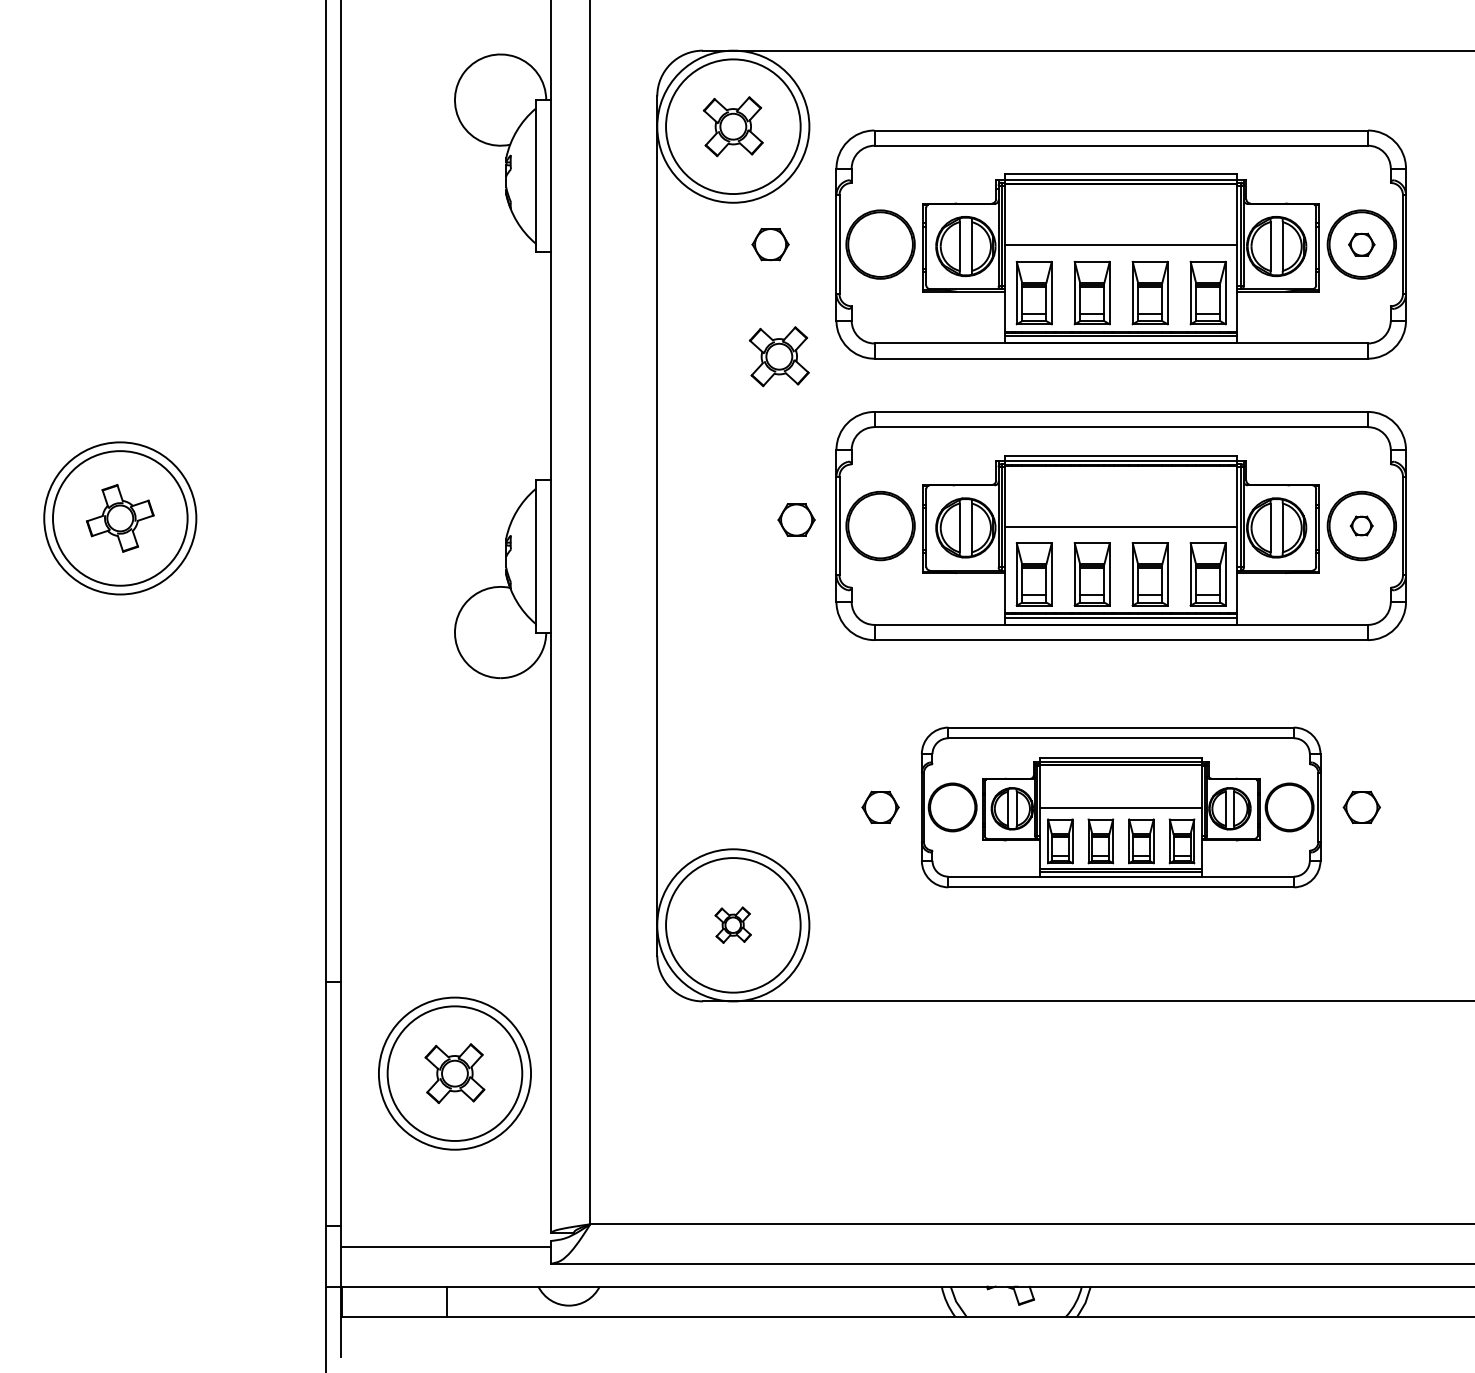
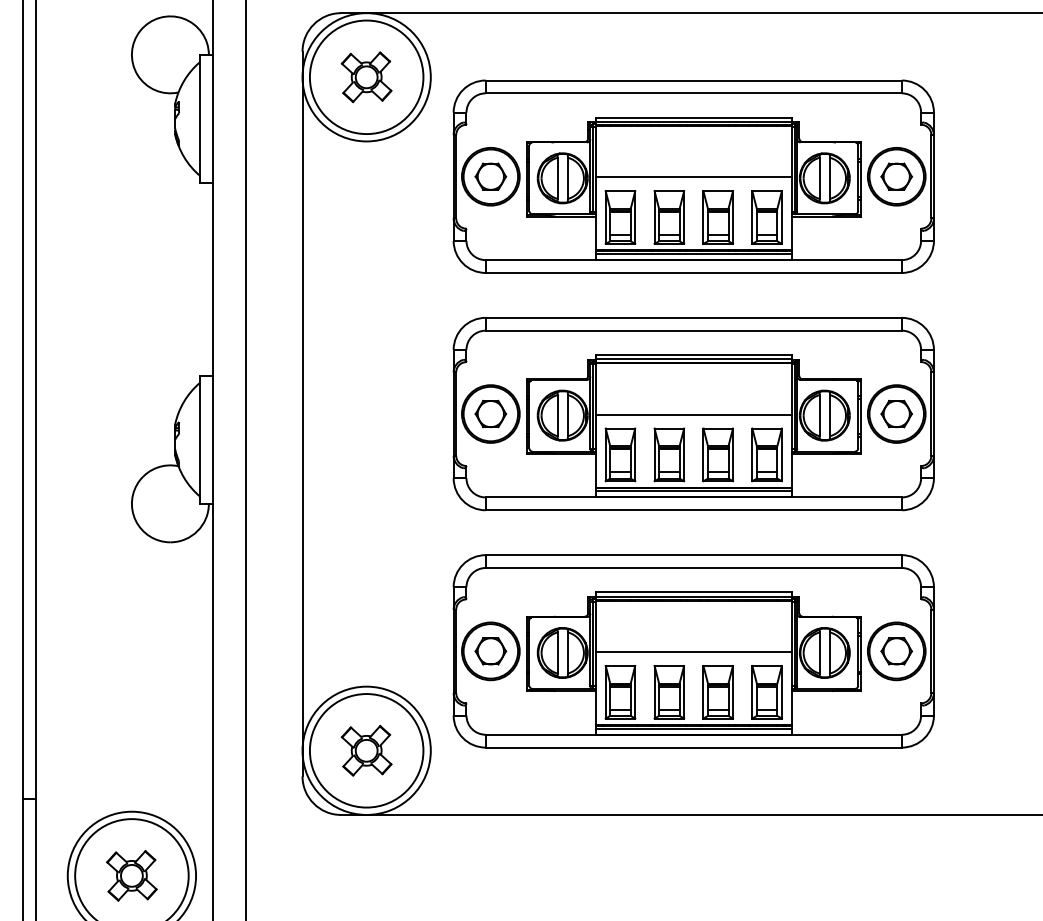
part: (770, 244) -> (490, 176), moved
part: (1361, 244) -> (896, 176), size x1.43
part: (778, 356) -> (404, 271), removed
part: (796, 519) -> (490, 413), moved
part: (1361, 525) -> (896, 413), size x1.67
part: (1120, 807) -> (693, 651), size x1.43
part: (732, 924) -> (365, 750), size x1.67

